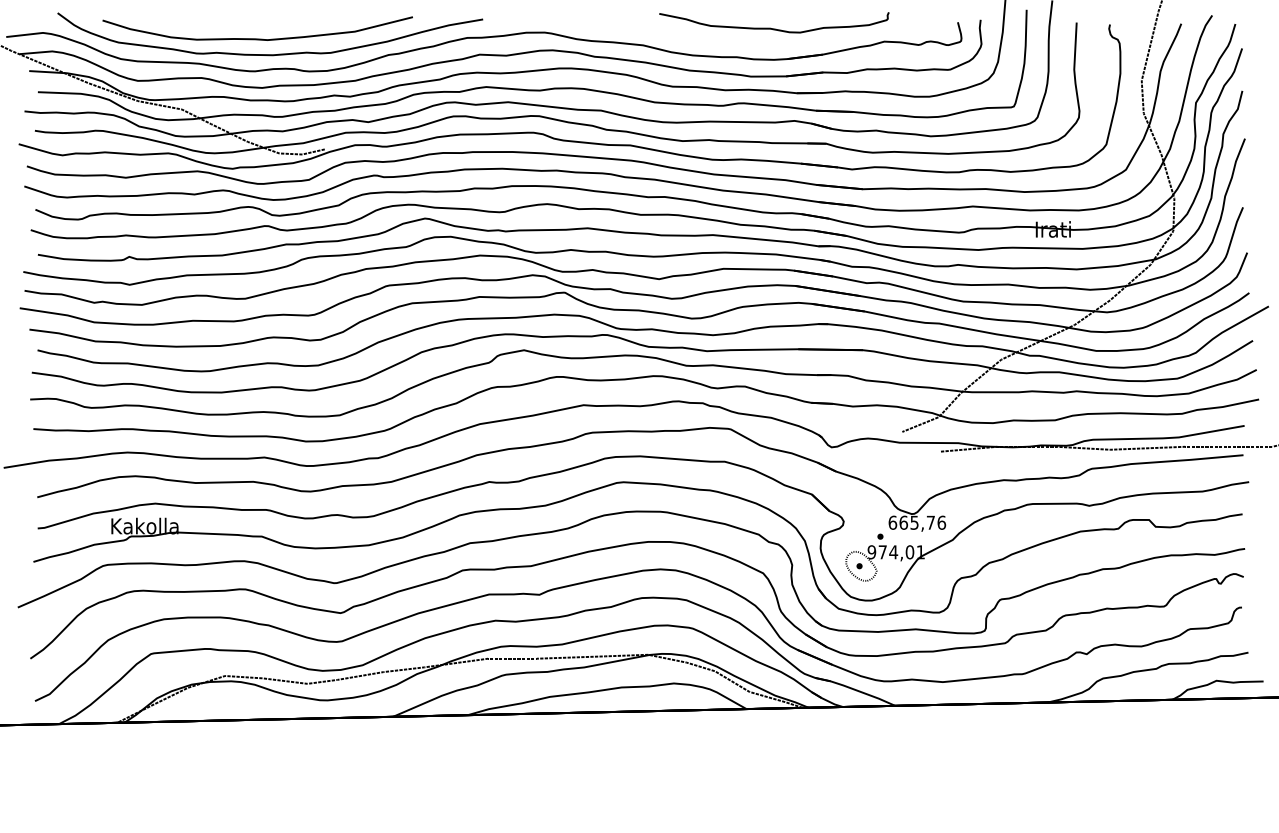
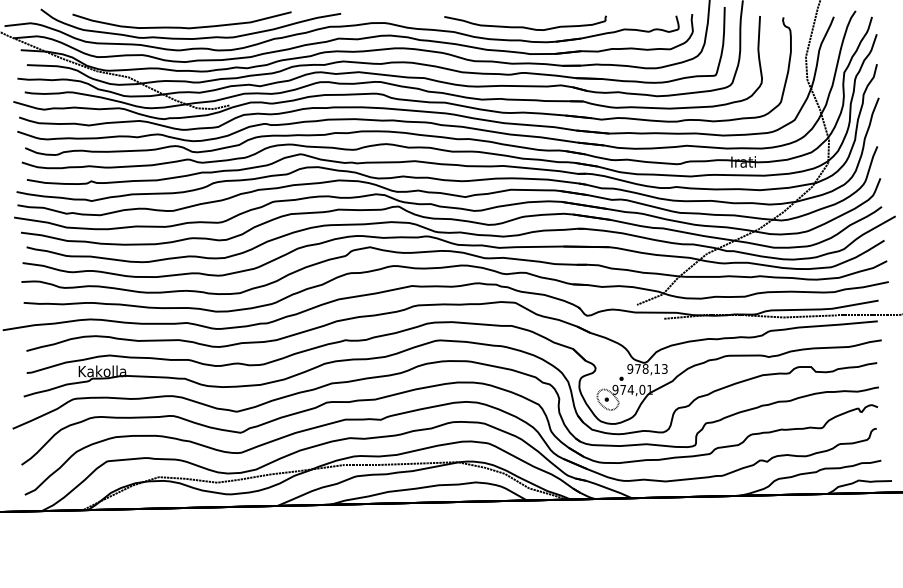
curve: (774, 28) -> (525, 27), moved
text: (917, 522) -> (647, 368), 665,76 -> 978,13

